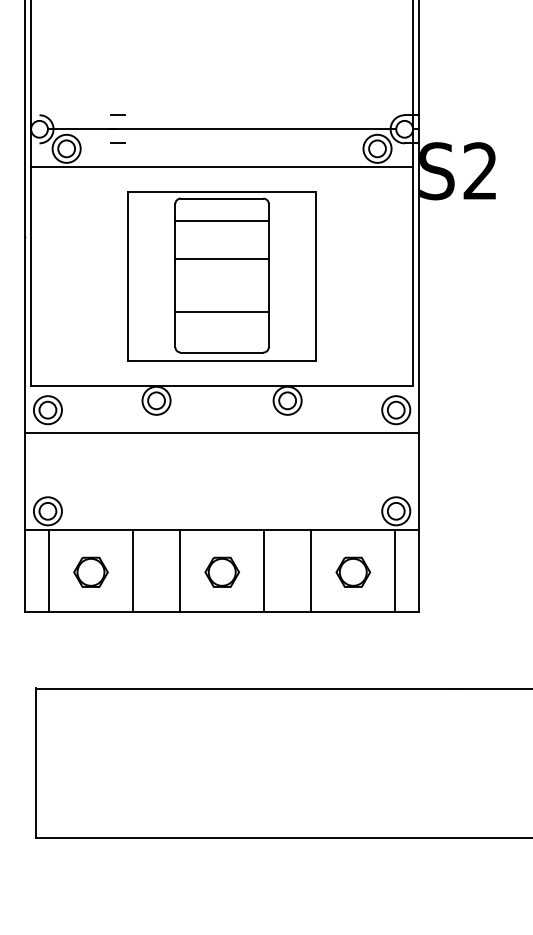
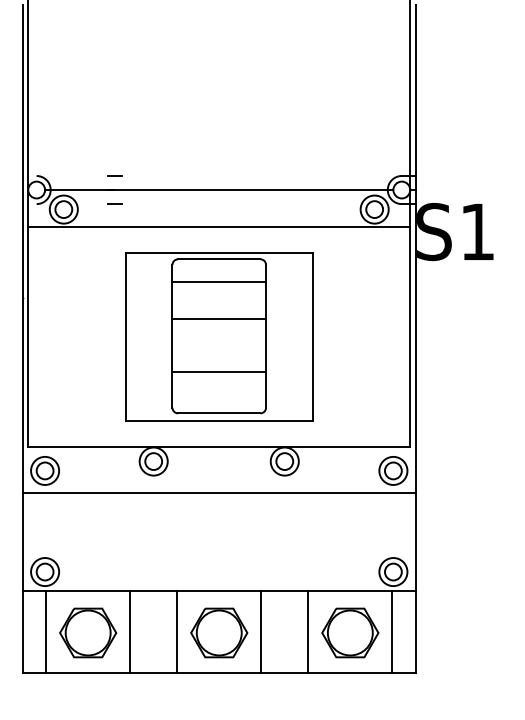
text: (479, 170) -> (476, 231), S2 -> S1
part: (90, 572) -> (87, 633), size x1.67
part: (222, 572) -> (219, 633), size x1.67
part: (353, 572) -> (350, 633), size x1.67

